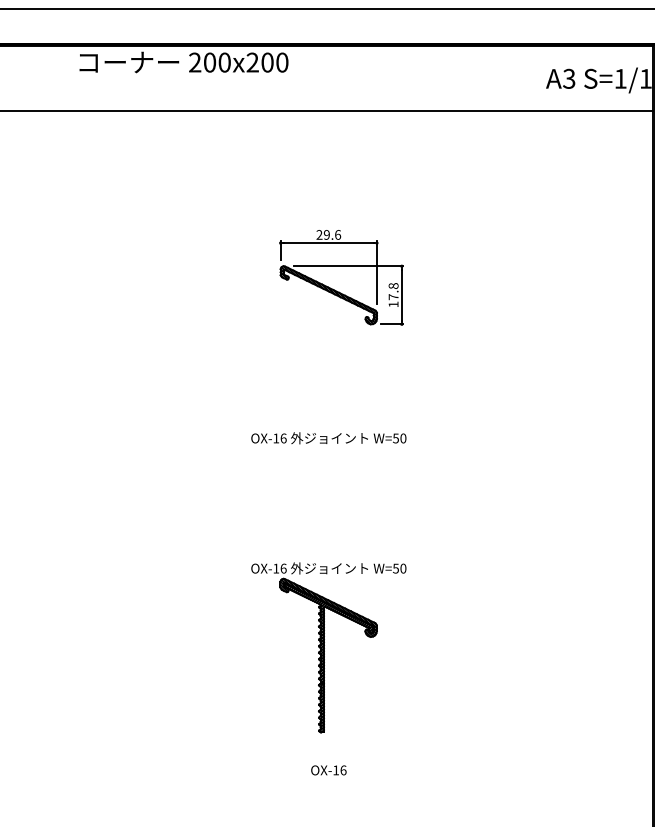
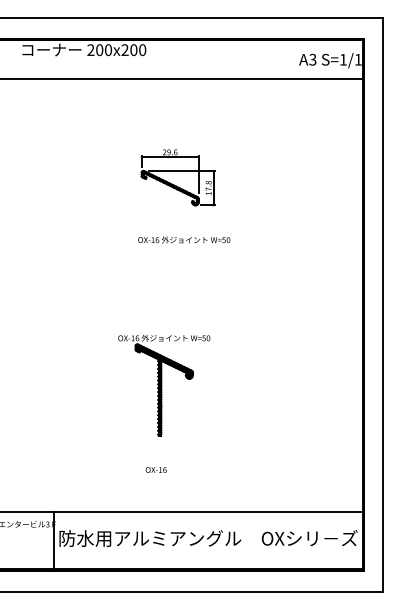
text: (329, 437) -> (184, 239), moved
part: (329, 648) -> (164, 385), moved
text: (327, 769) -> (155, 469), moved

